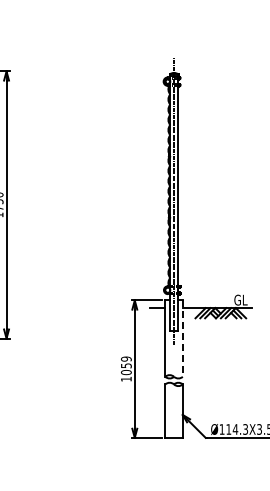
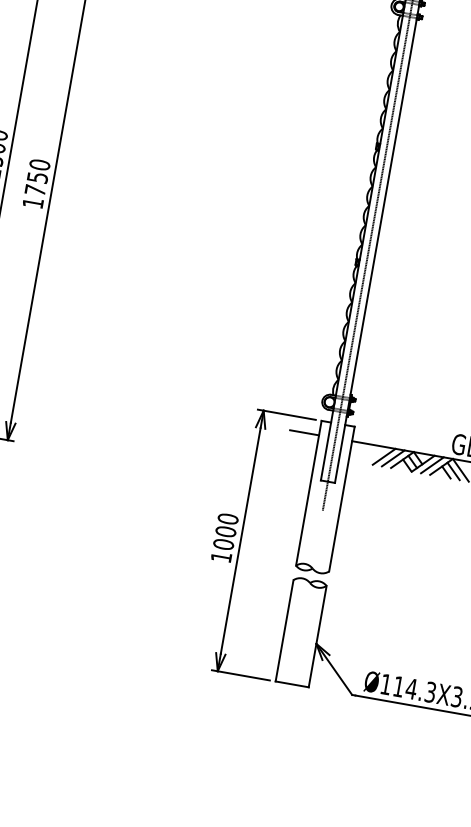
line: (182, 339) -> (341, 500), dashed -> solid
text: (126, 362) -> (227, 525), 1059 -> 1000

